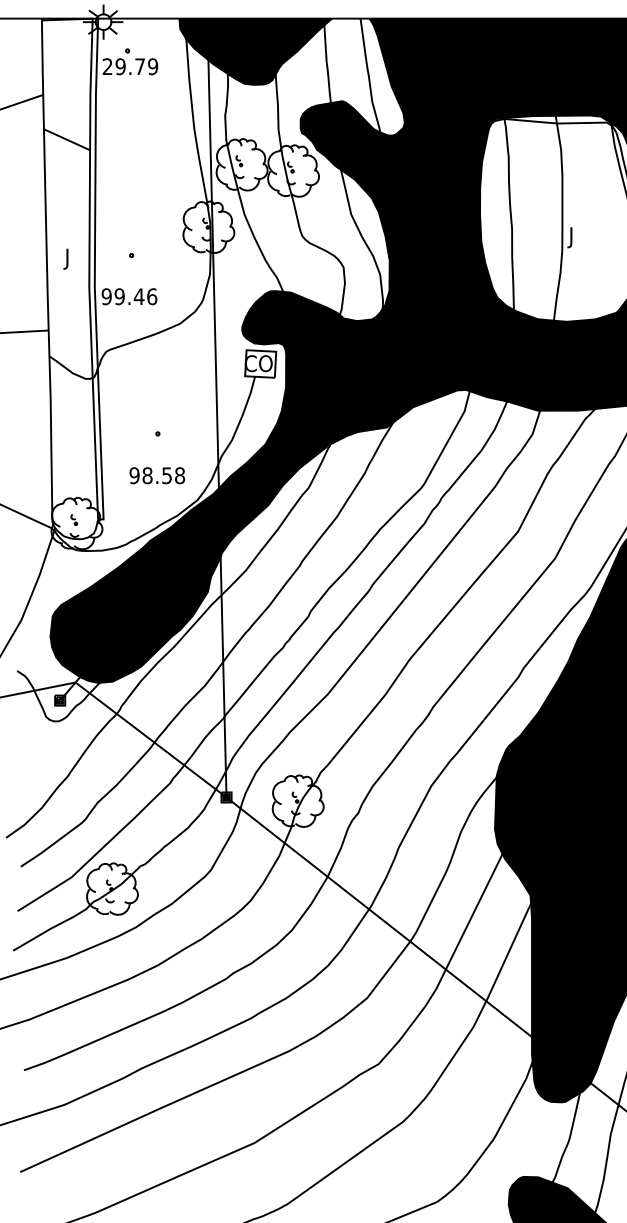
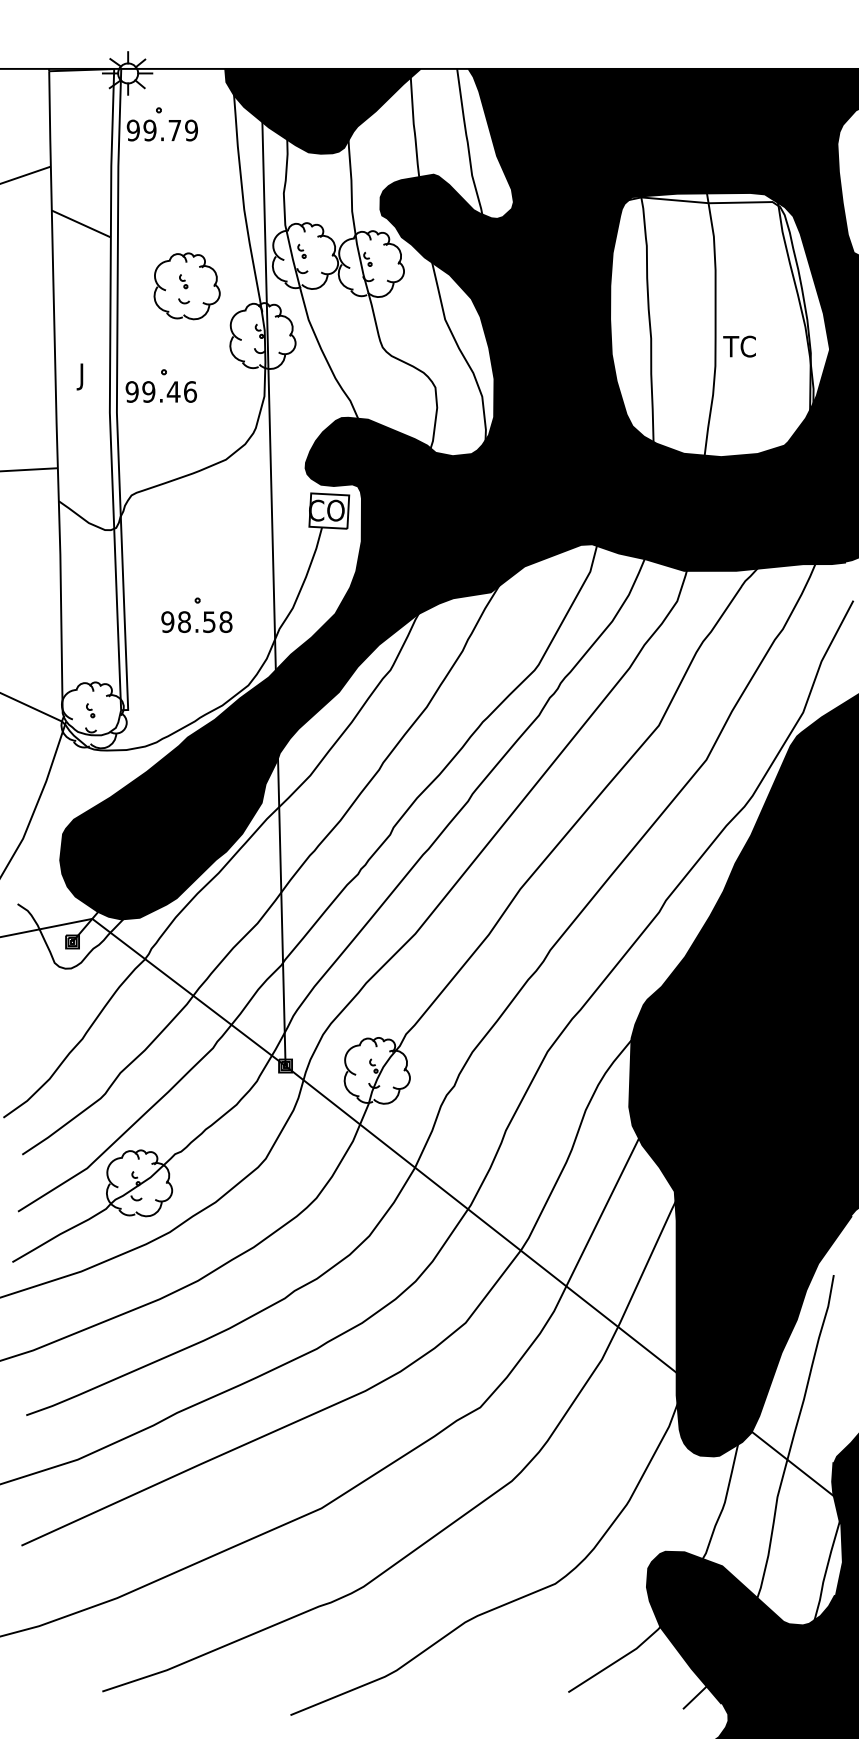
text: (106, 66) -> (132, 130), 29.79 -> 99.79
part: (149, 188) -> (186, 286), added
text: (580, 237) -> (738, 348), J -> TC
text: (128, 296) -> (160, 391), moved
text: (156, 475) -> (196, 621), moved

